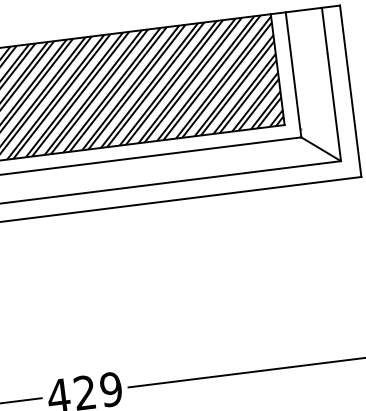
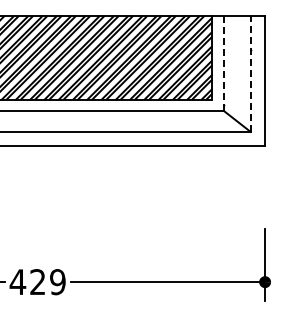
line: (293, 75) -> (223, 63), solid -> dashed
line: (331, 83) -> (251, 73), solid -> dashed

